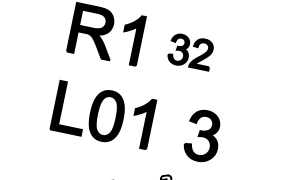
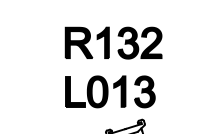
part: (190, 50) -> (139, 42), size x1.67
part: (202, 135) -> (144, 91), moved

